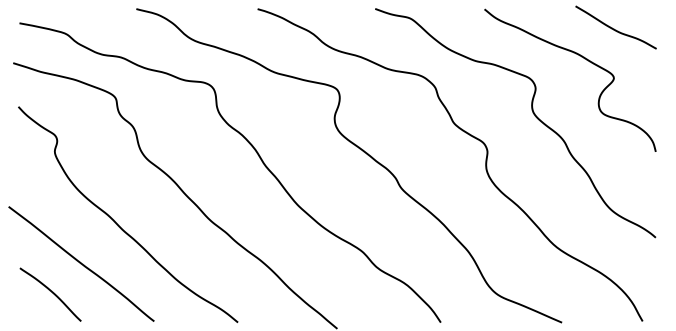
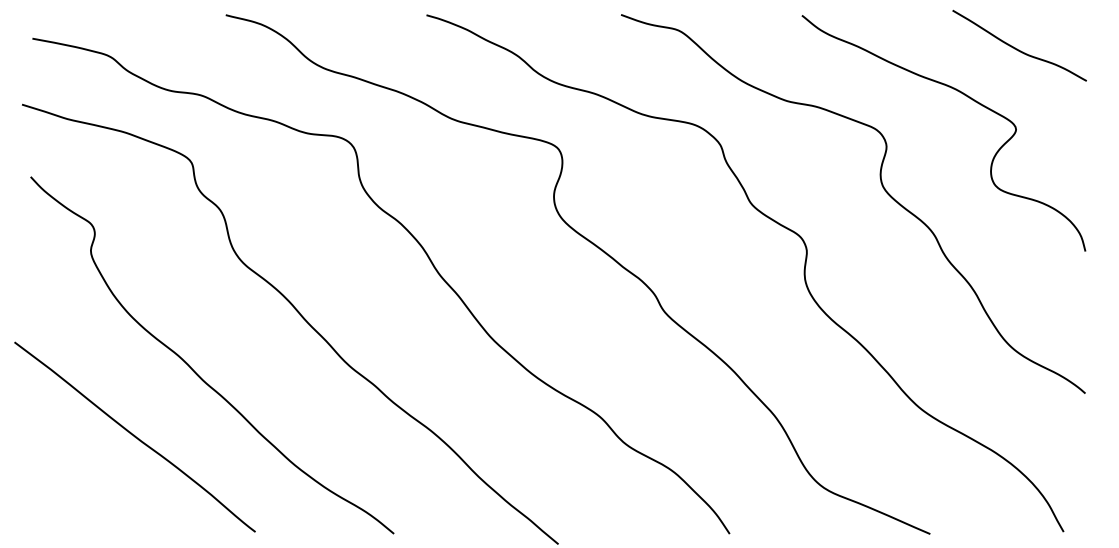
curve: (51, 292) -> (85, 484), removed

